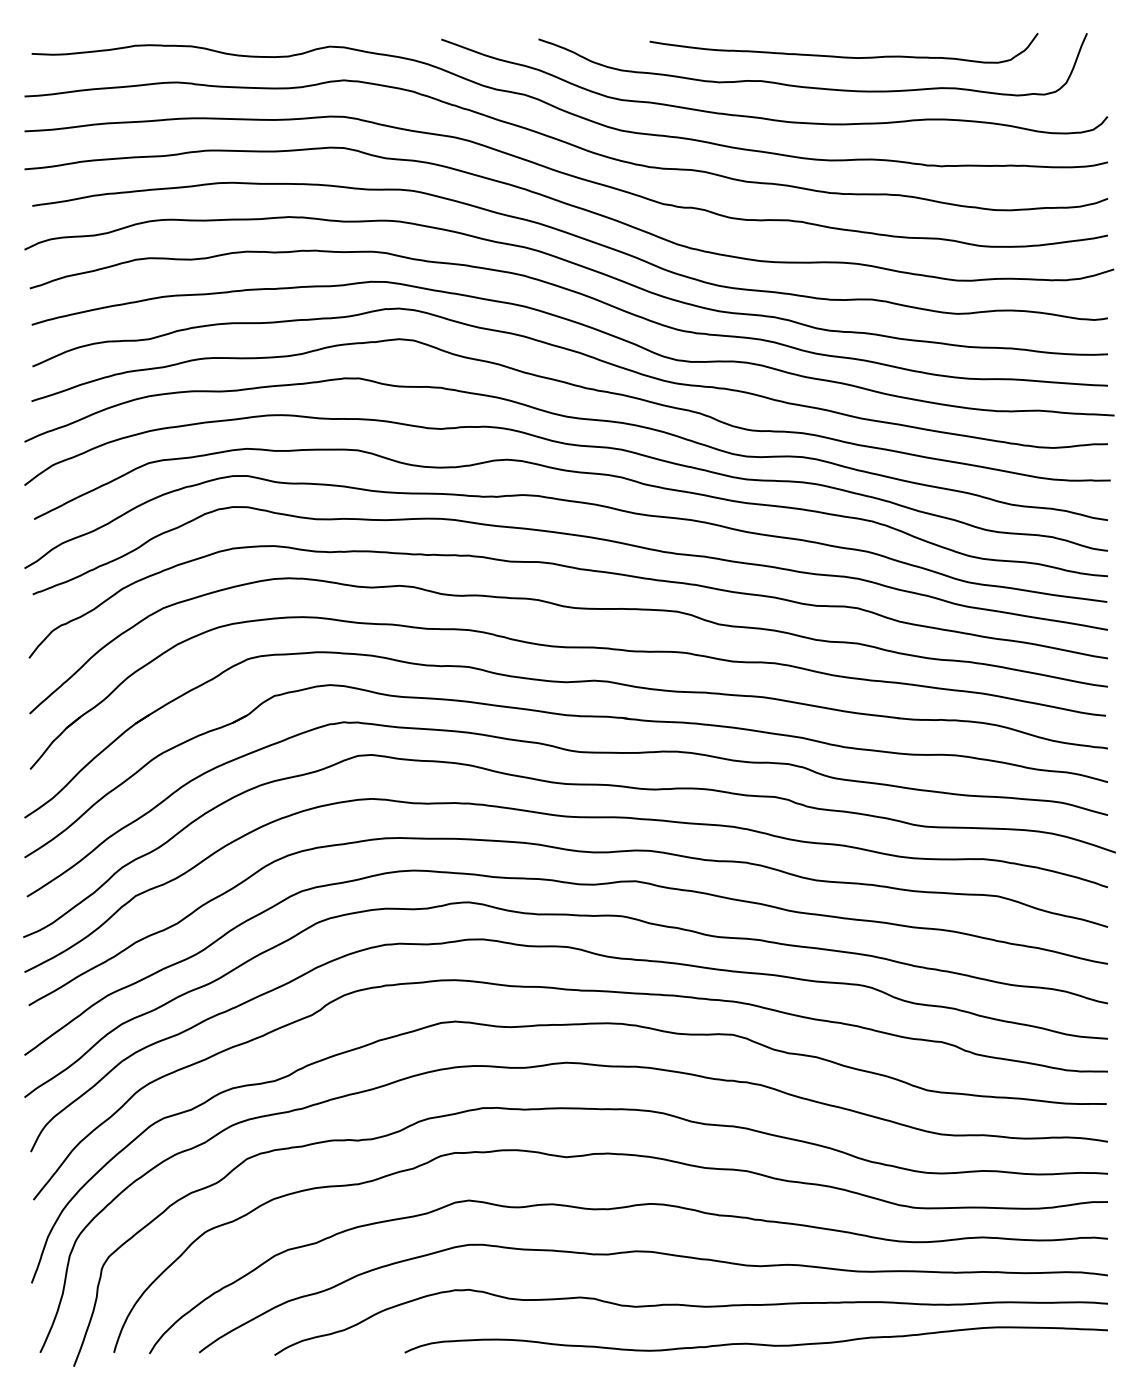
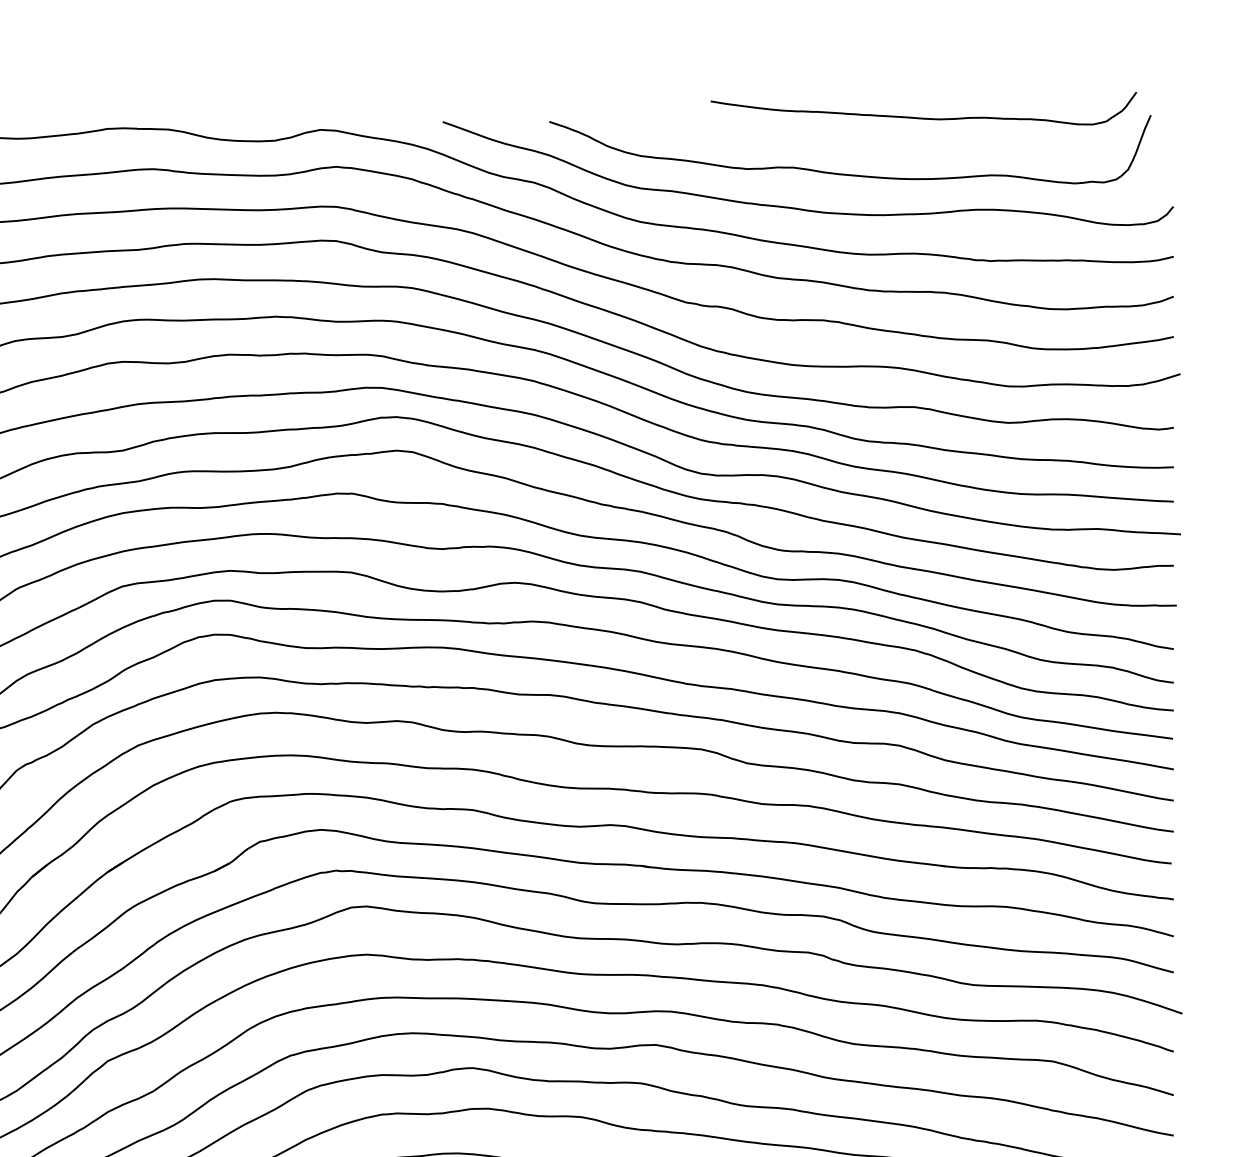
curve: (843, 56) -> (923, 117), moved

